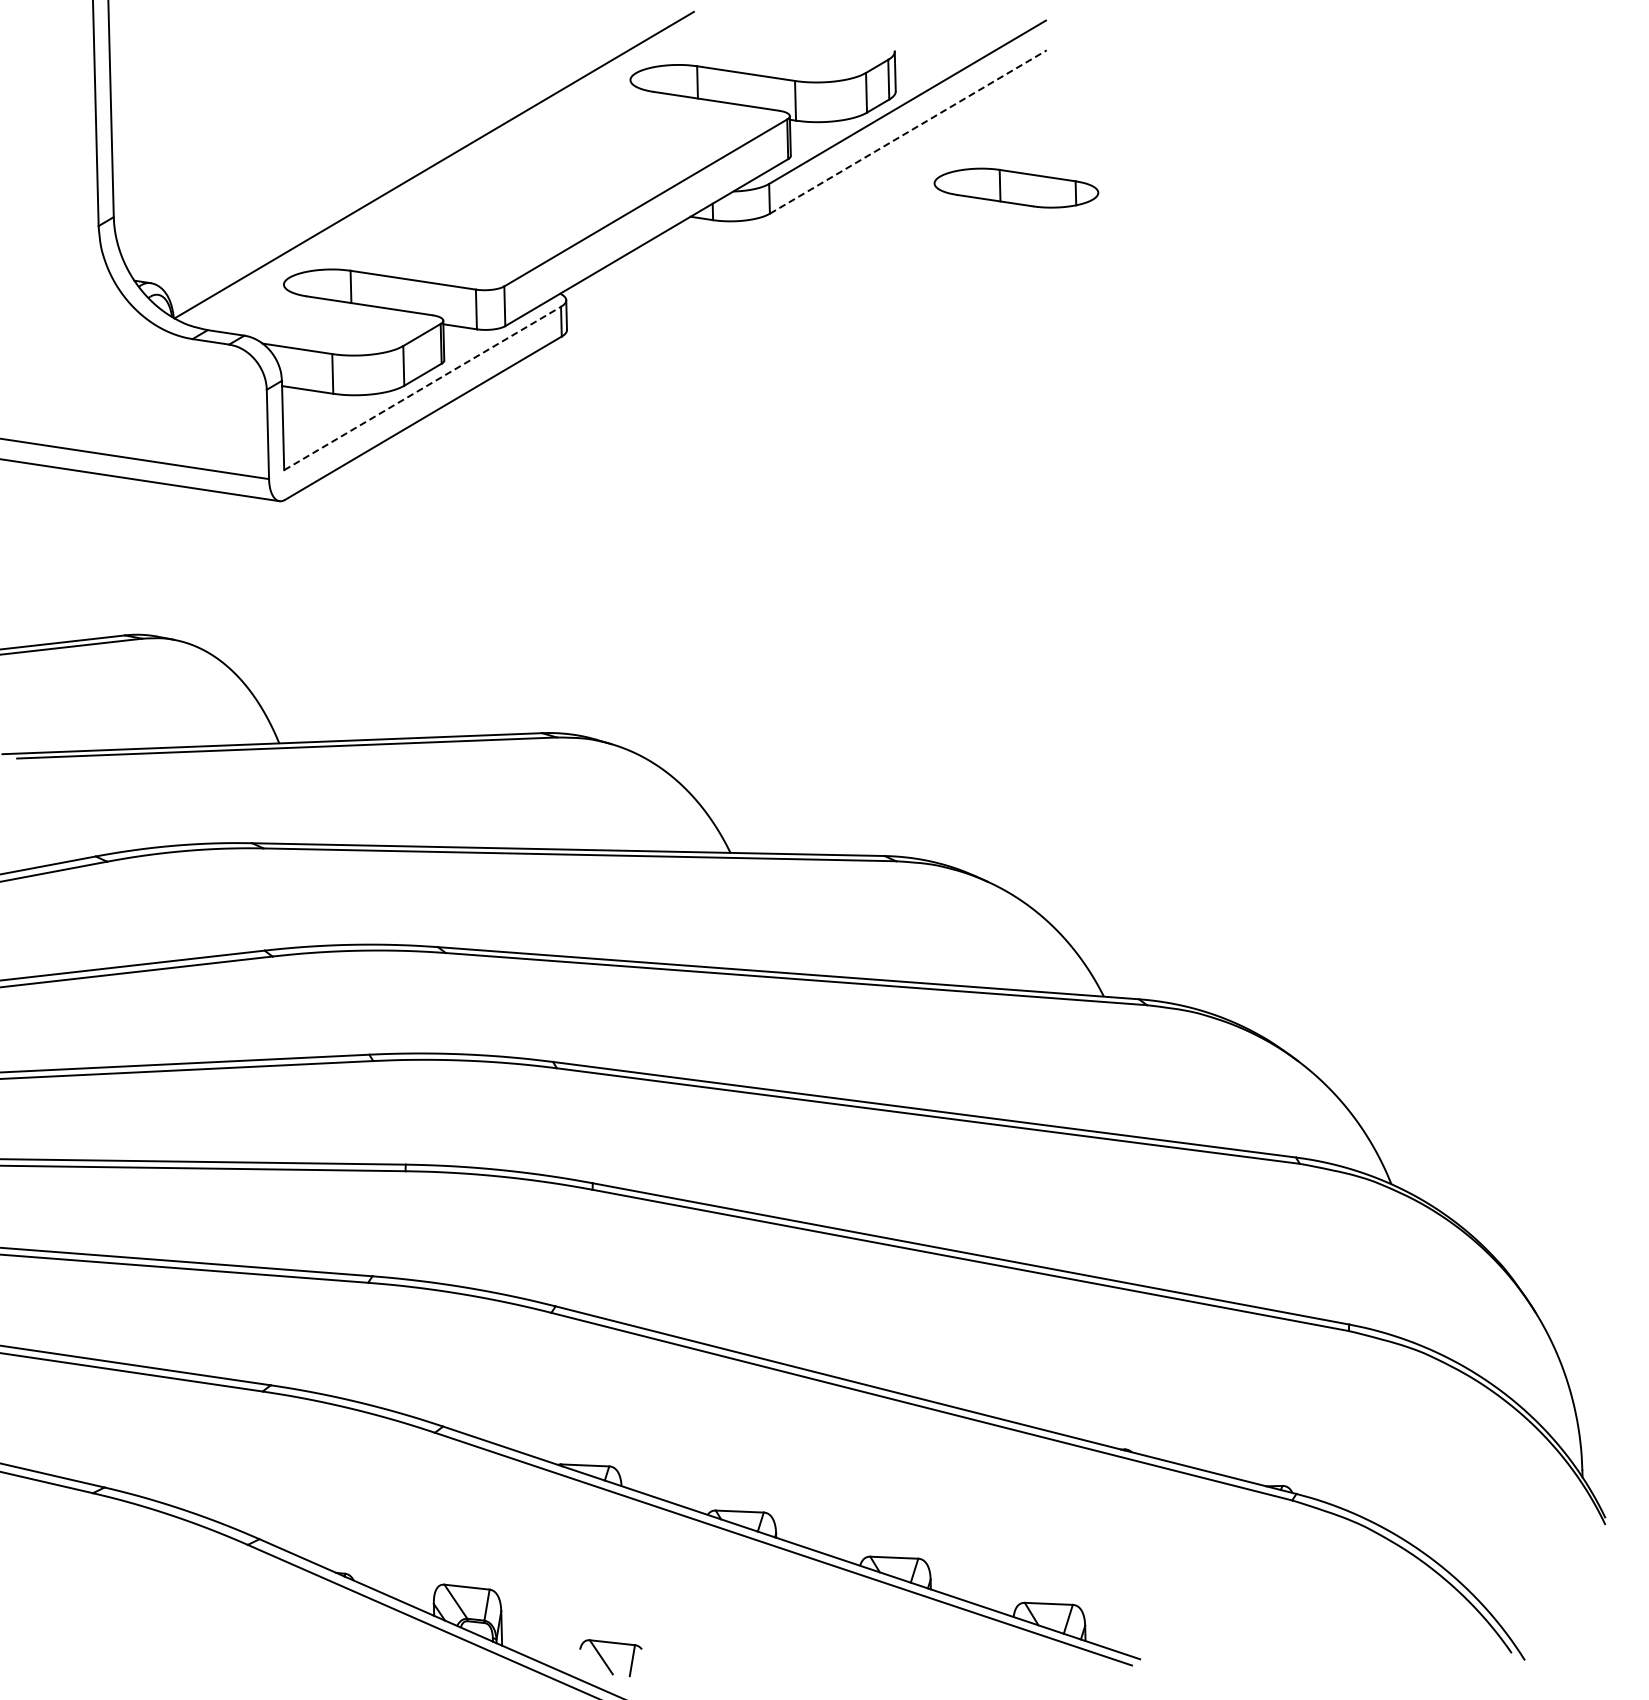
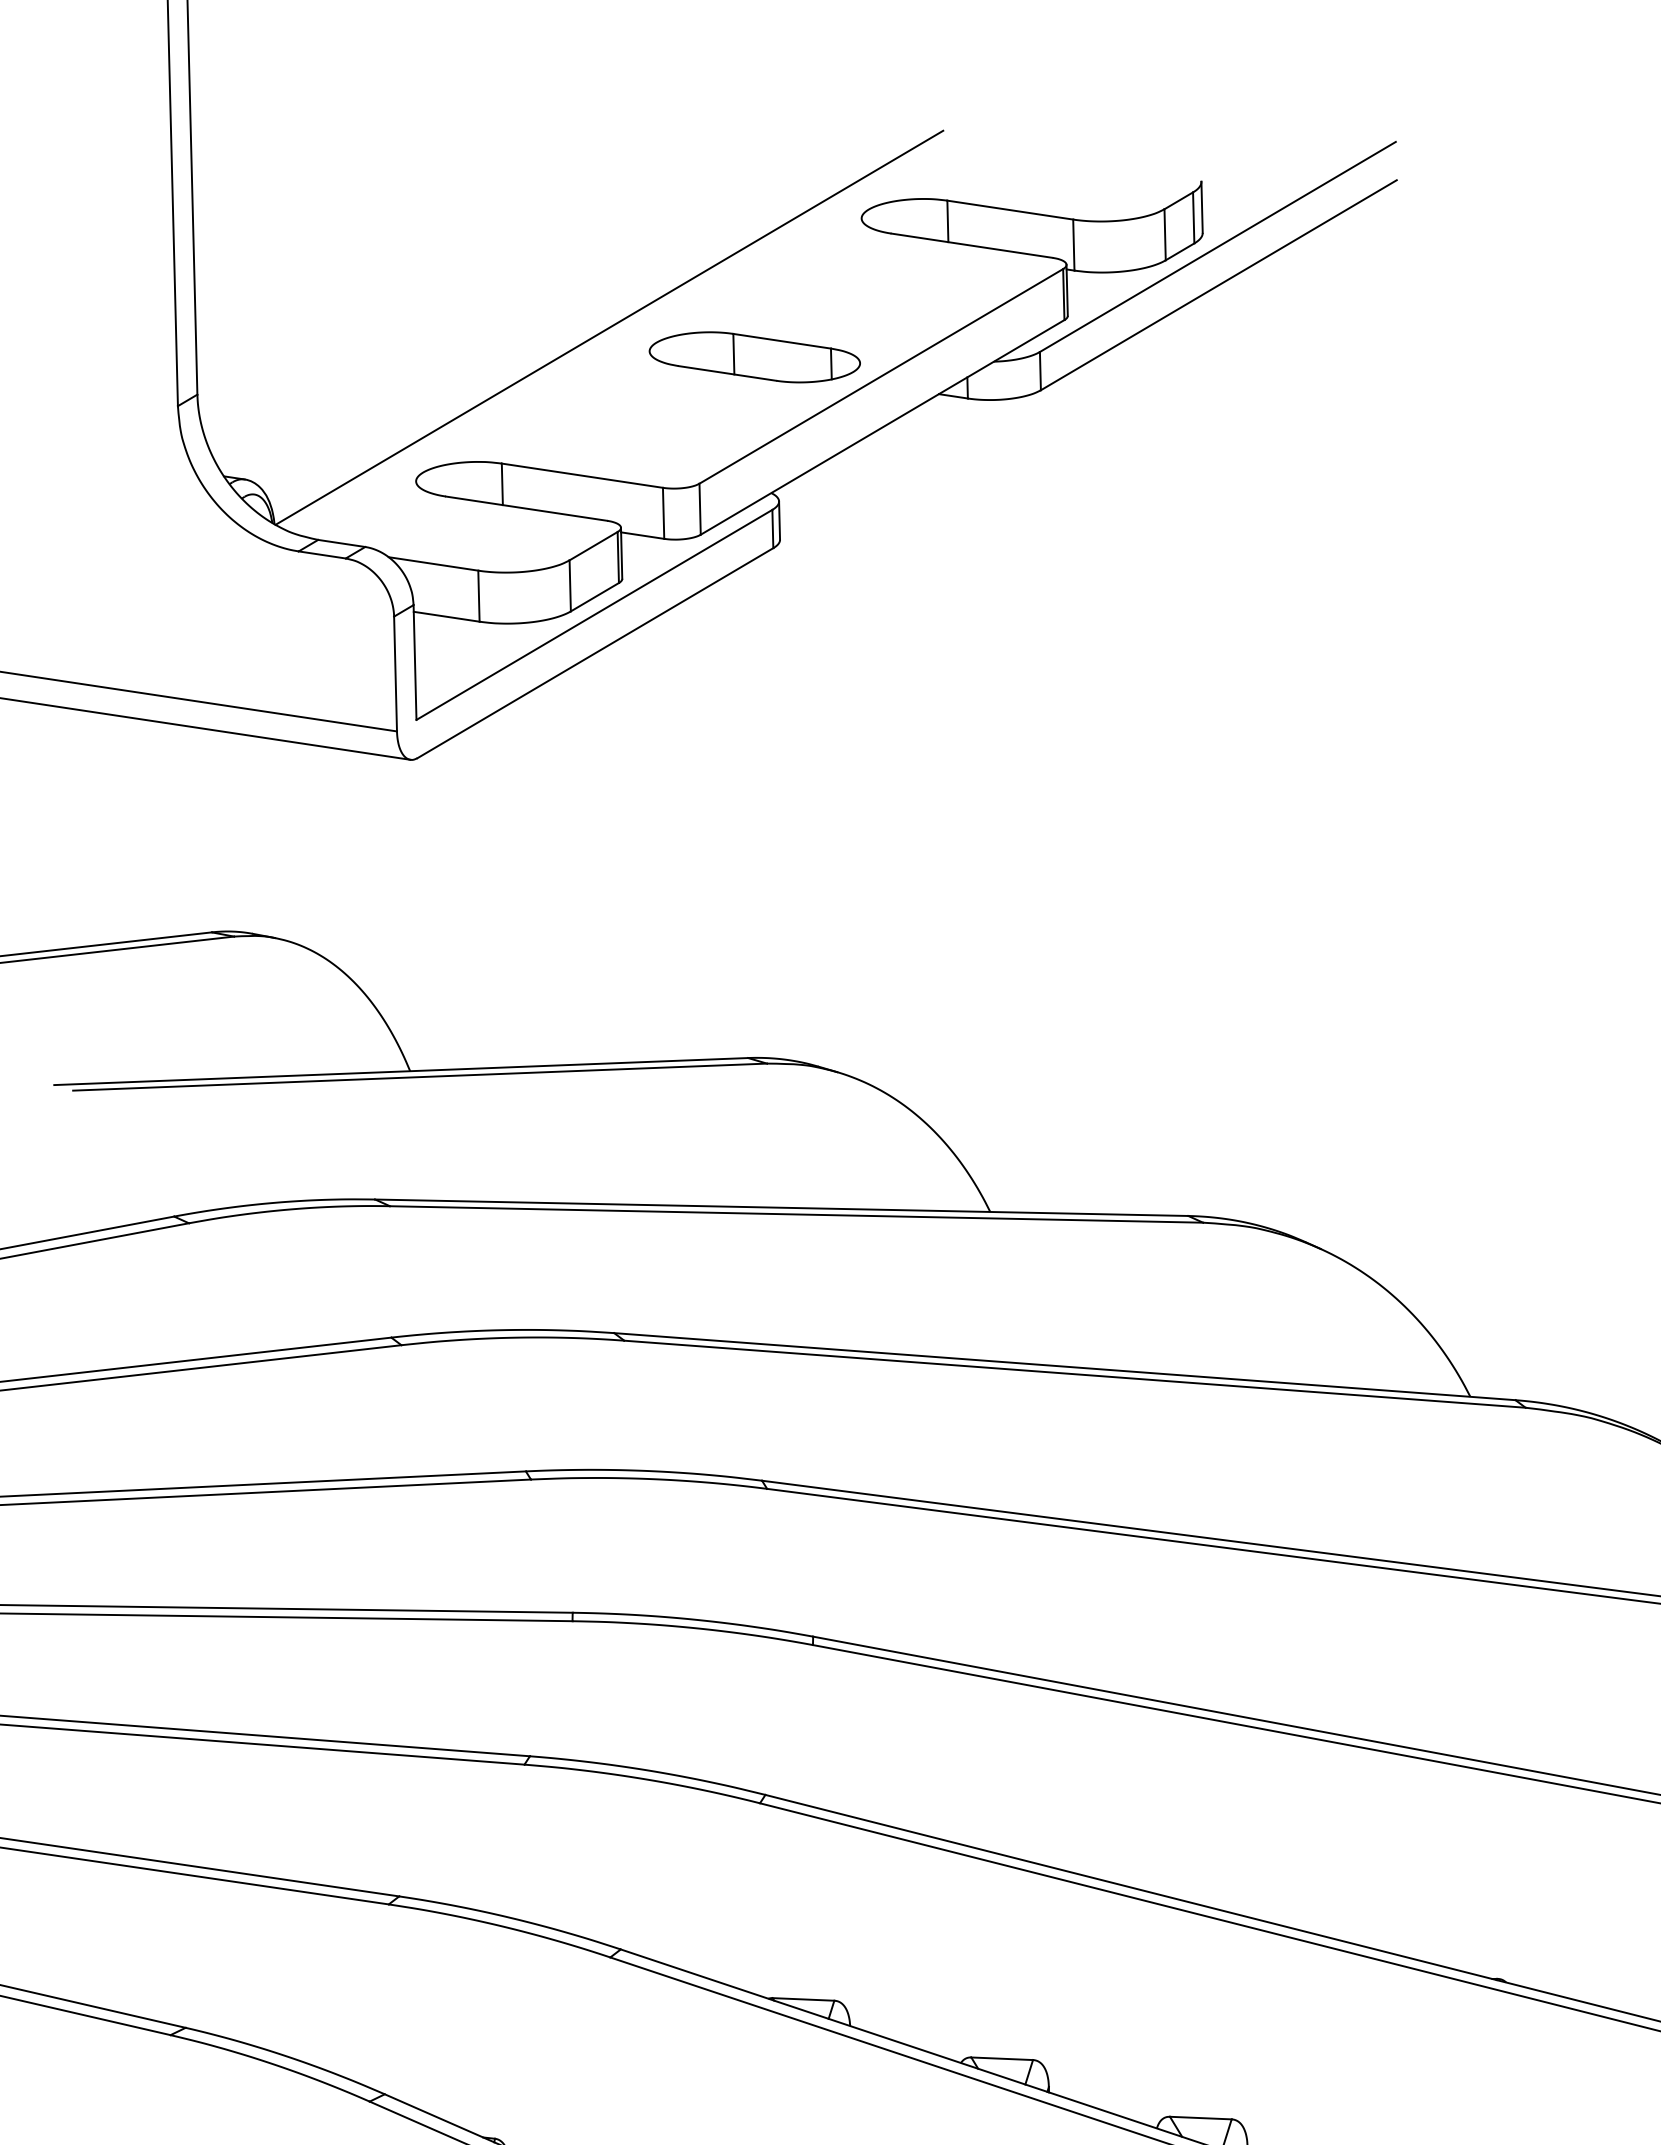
line: (908, 132) -> (1219, 285), dashed -> solid
part: (1016, 187) -> (754, 356), moved
line: (422, 388) -> (594, 614), dashed -> solid

